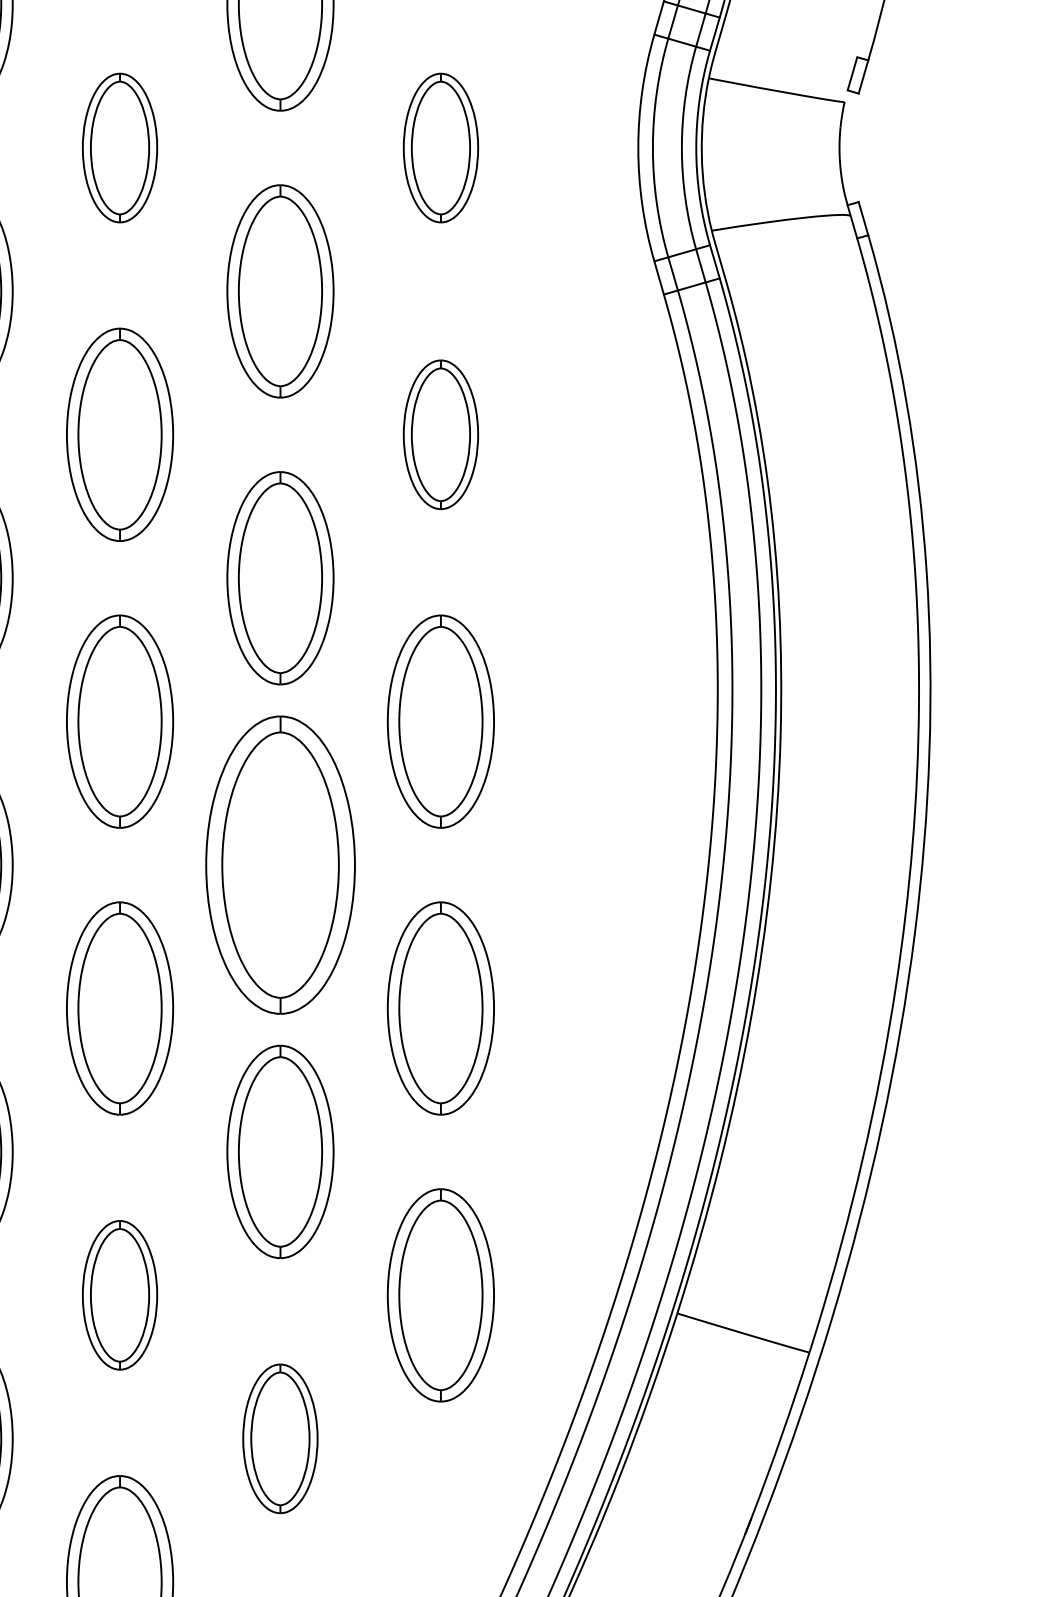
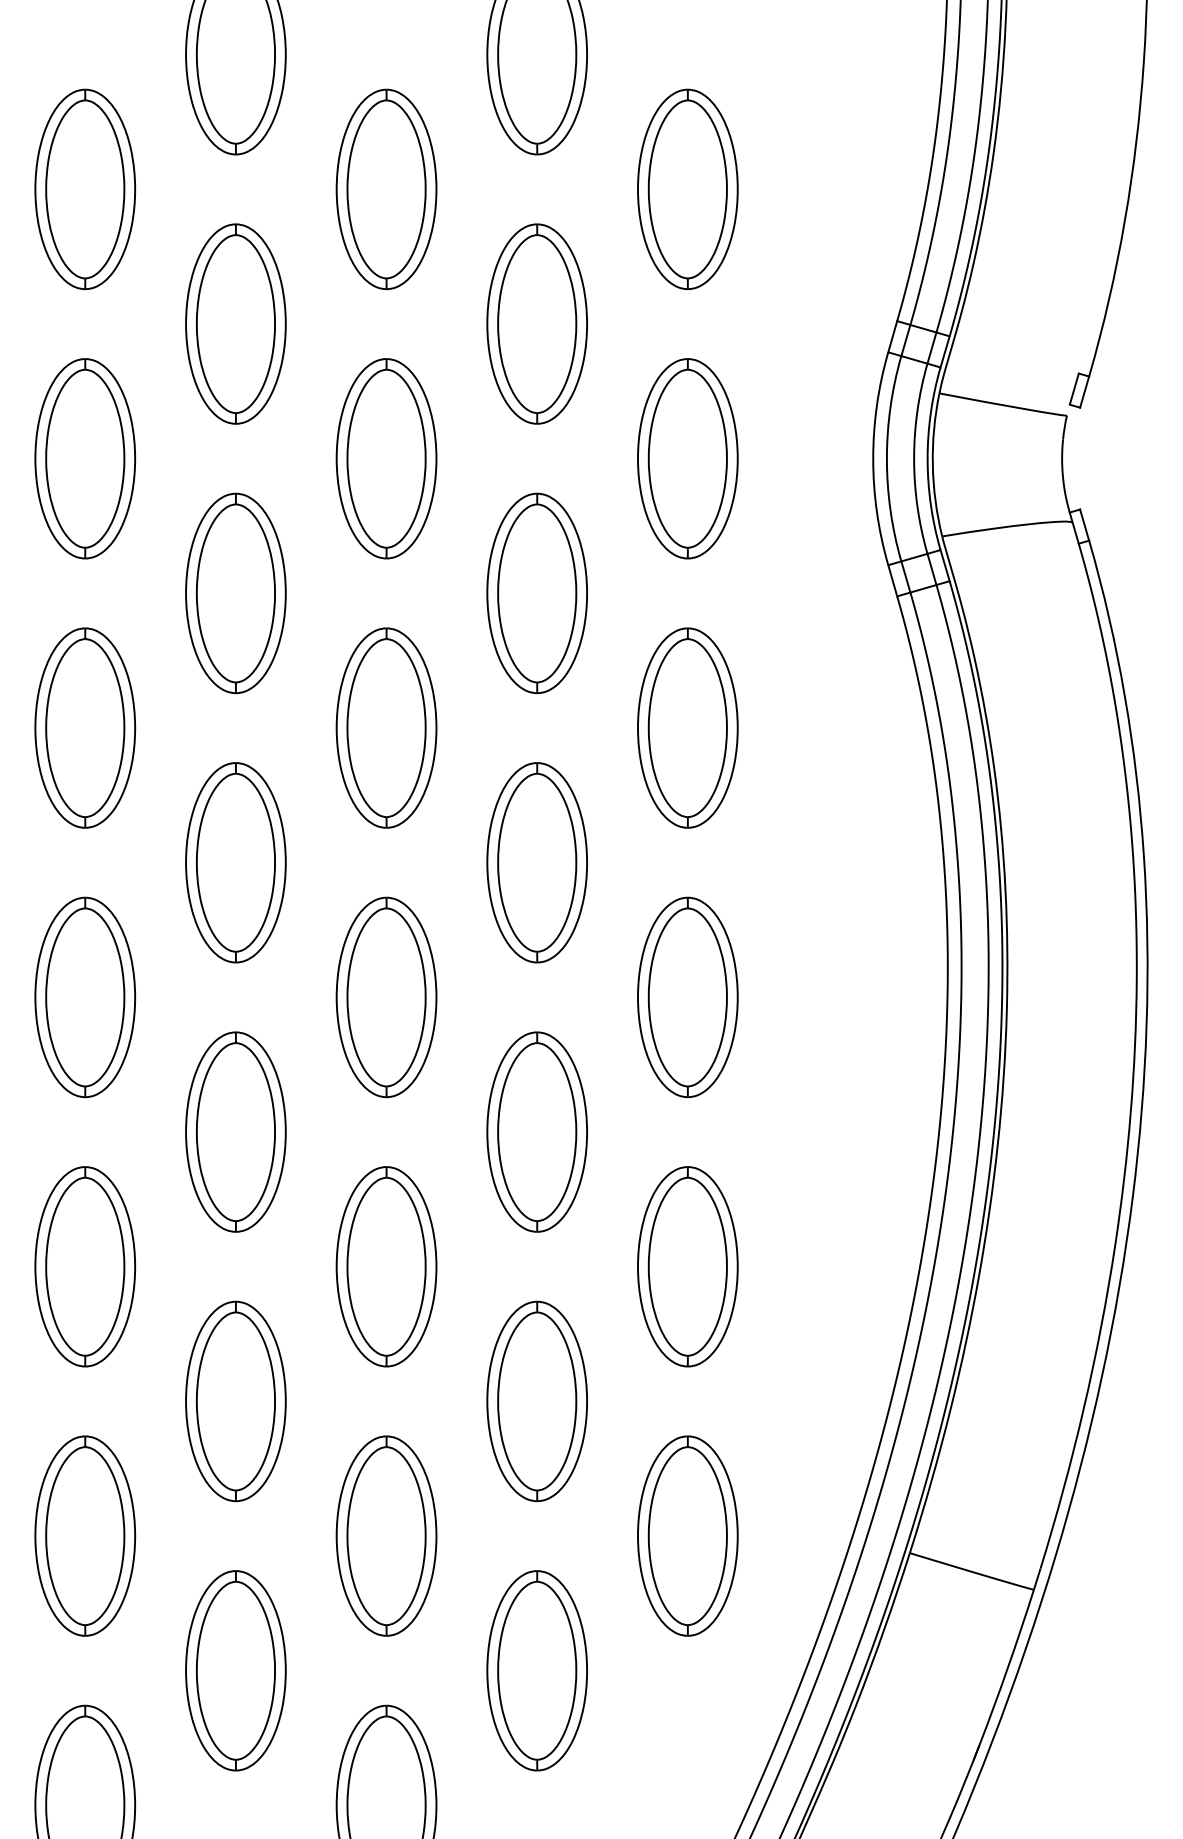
part: (119, 147) -> (386, 458), size x1.43
part: (440, 147) -> (687, 458), size x1.43
part: (440, 434) -> (687, 727), size x1.43
part: (279, 864) -> (536, 1131), size x0.71
part: (119, 1294) -> (386, 1535), size x1.43
part: (279, 1438) -> (536, 1670), size x1.43

